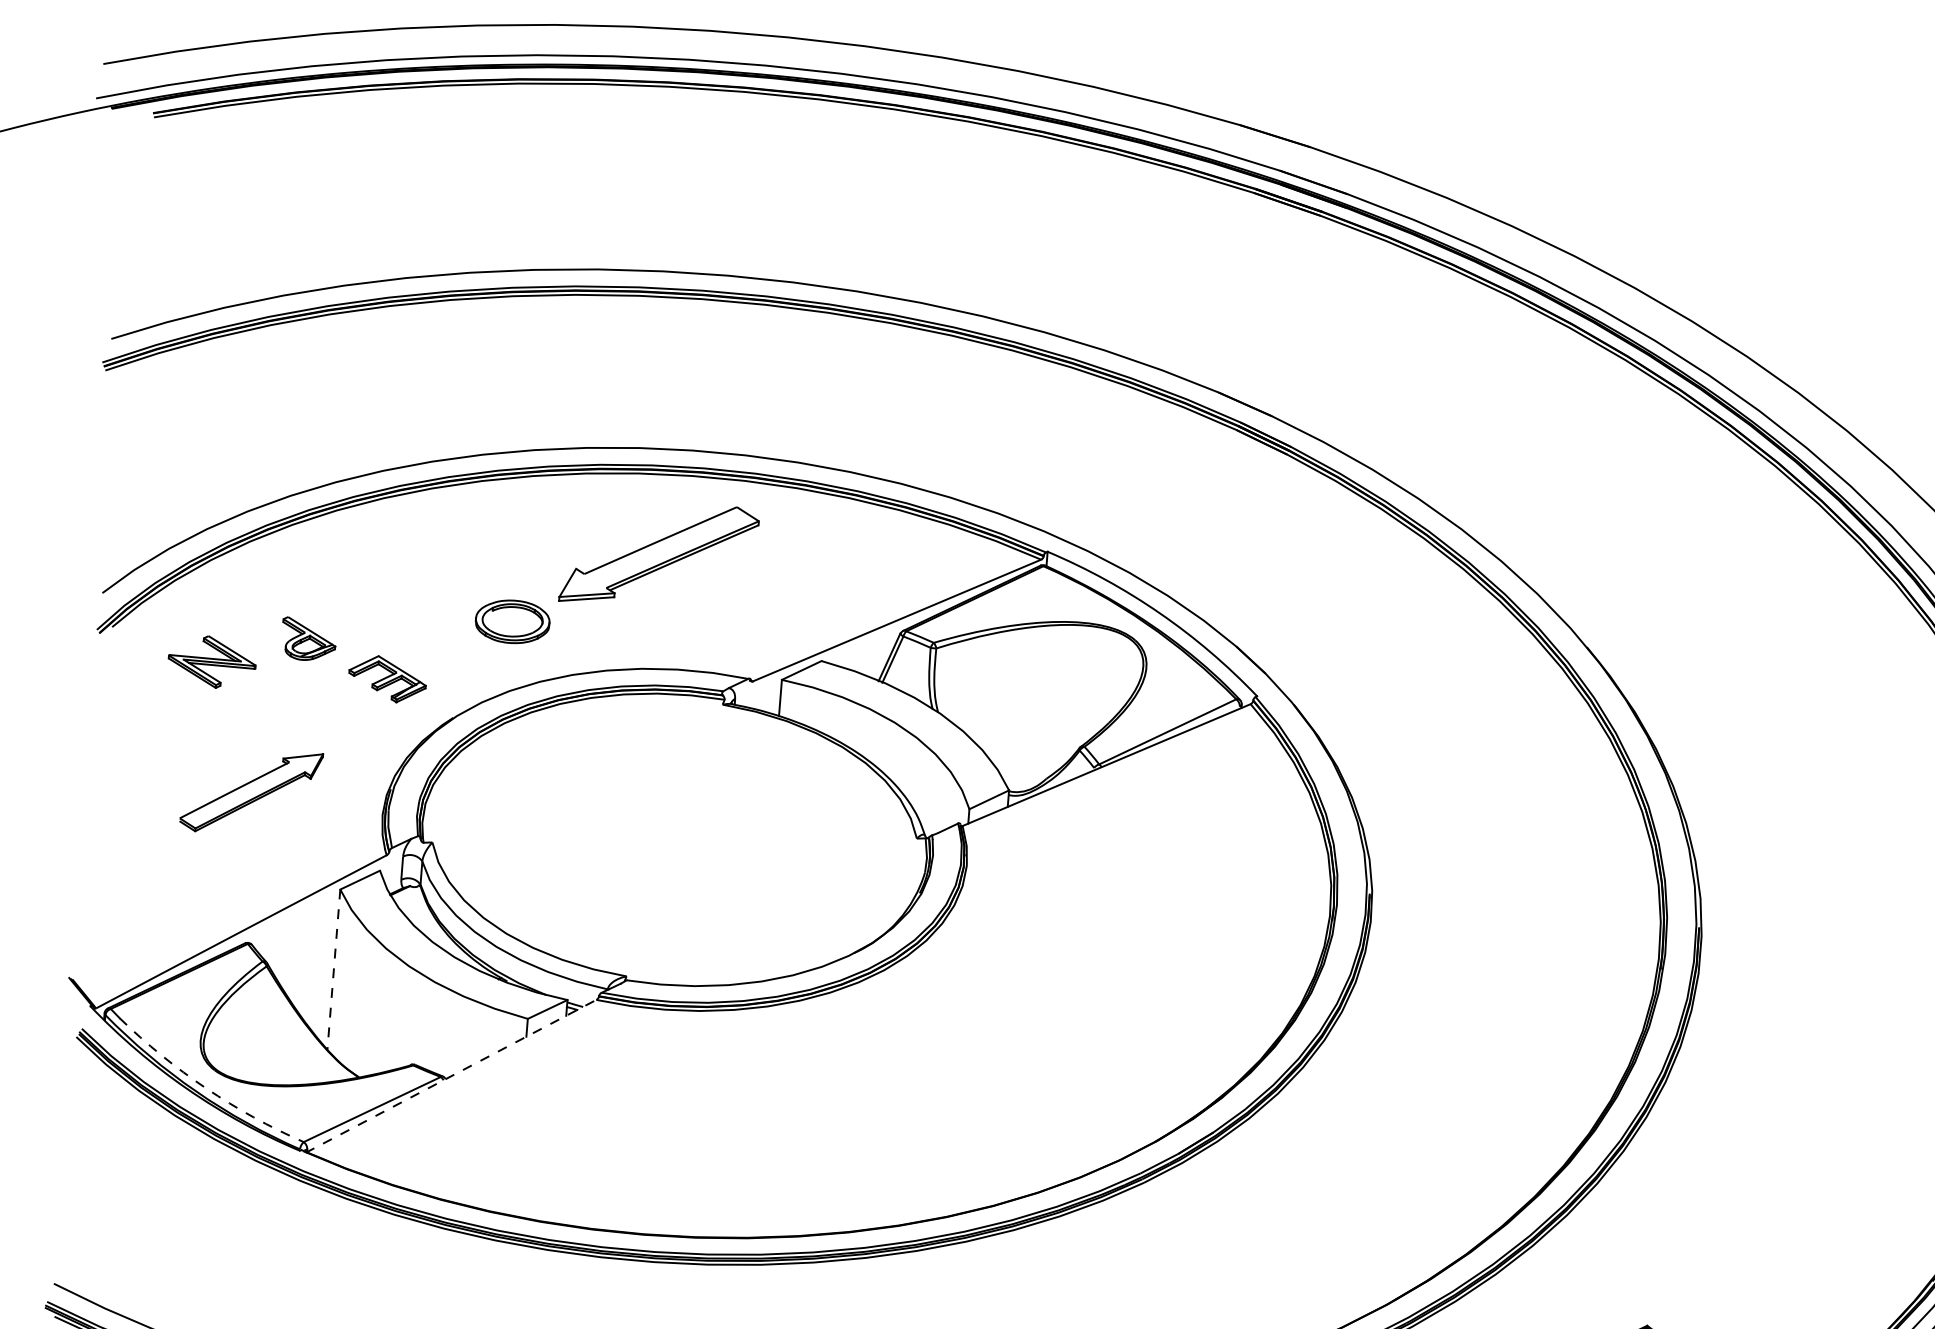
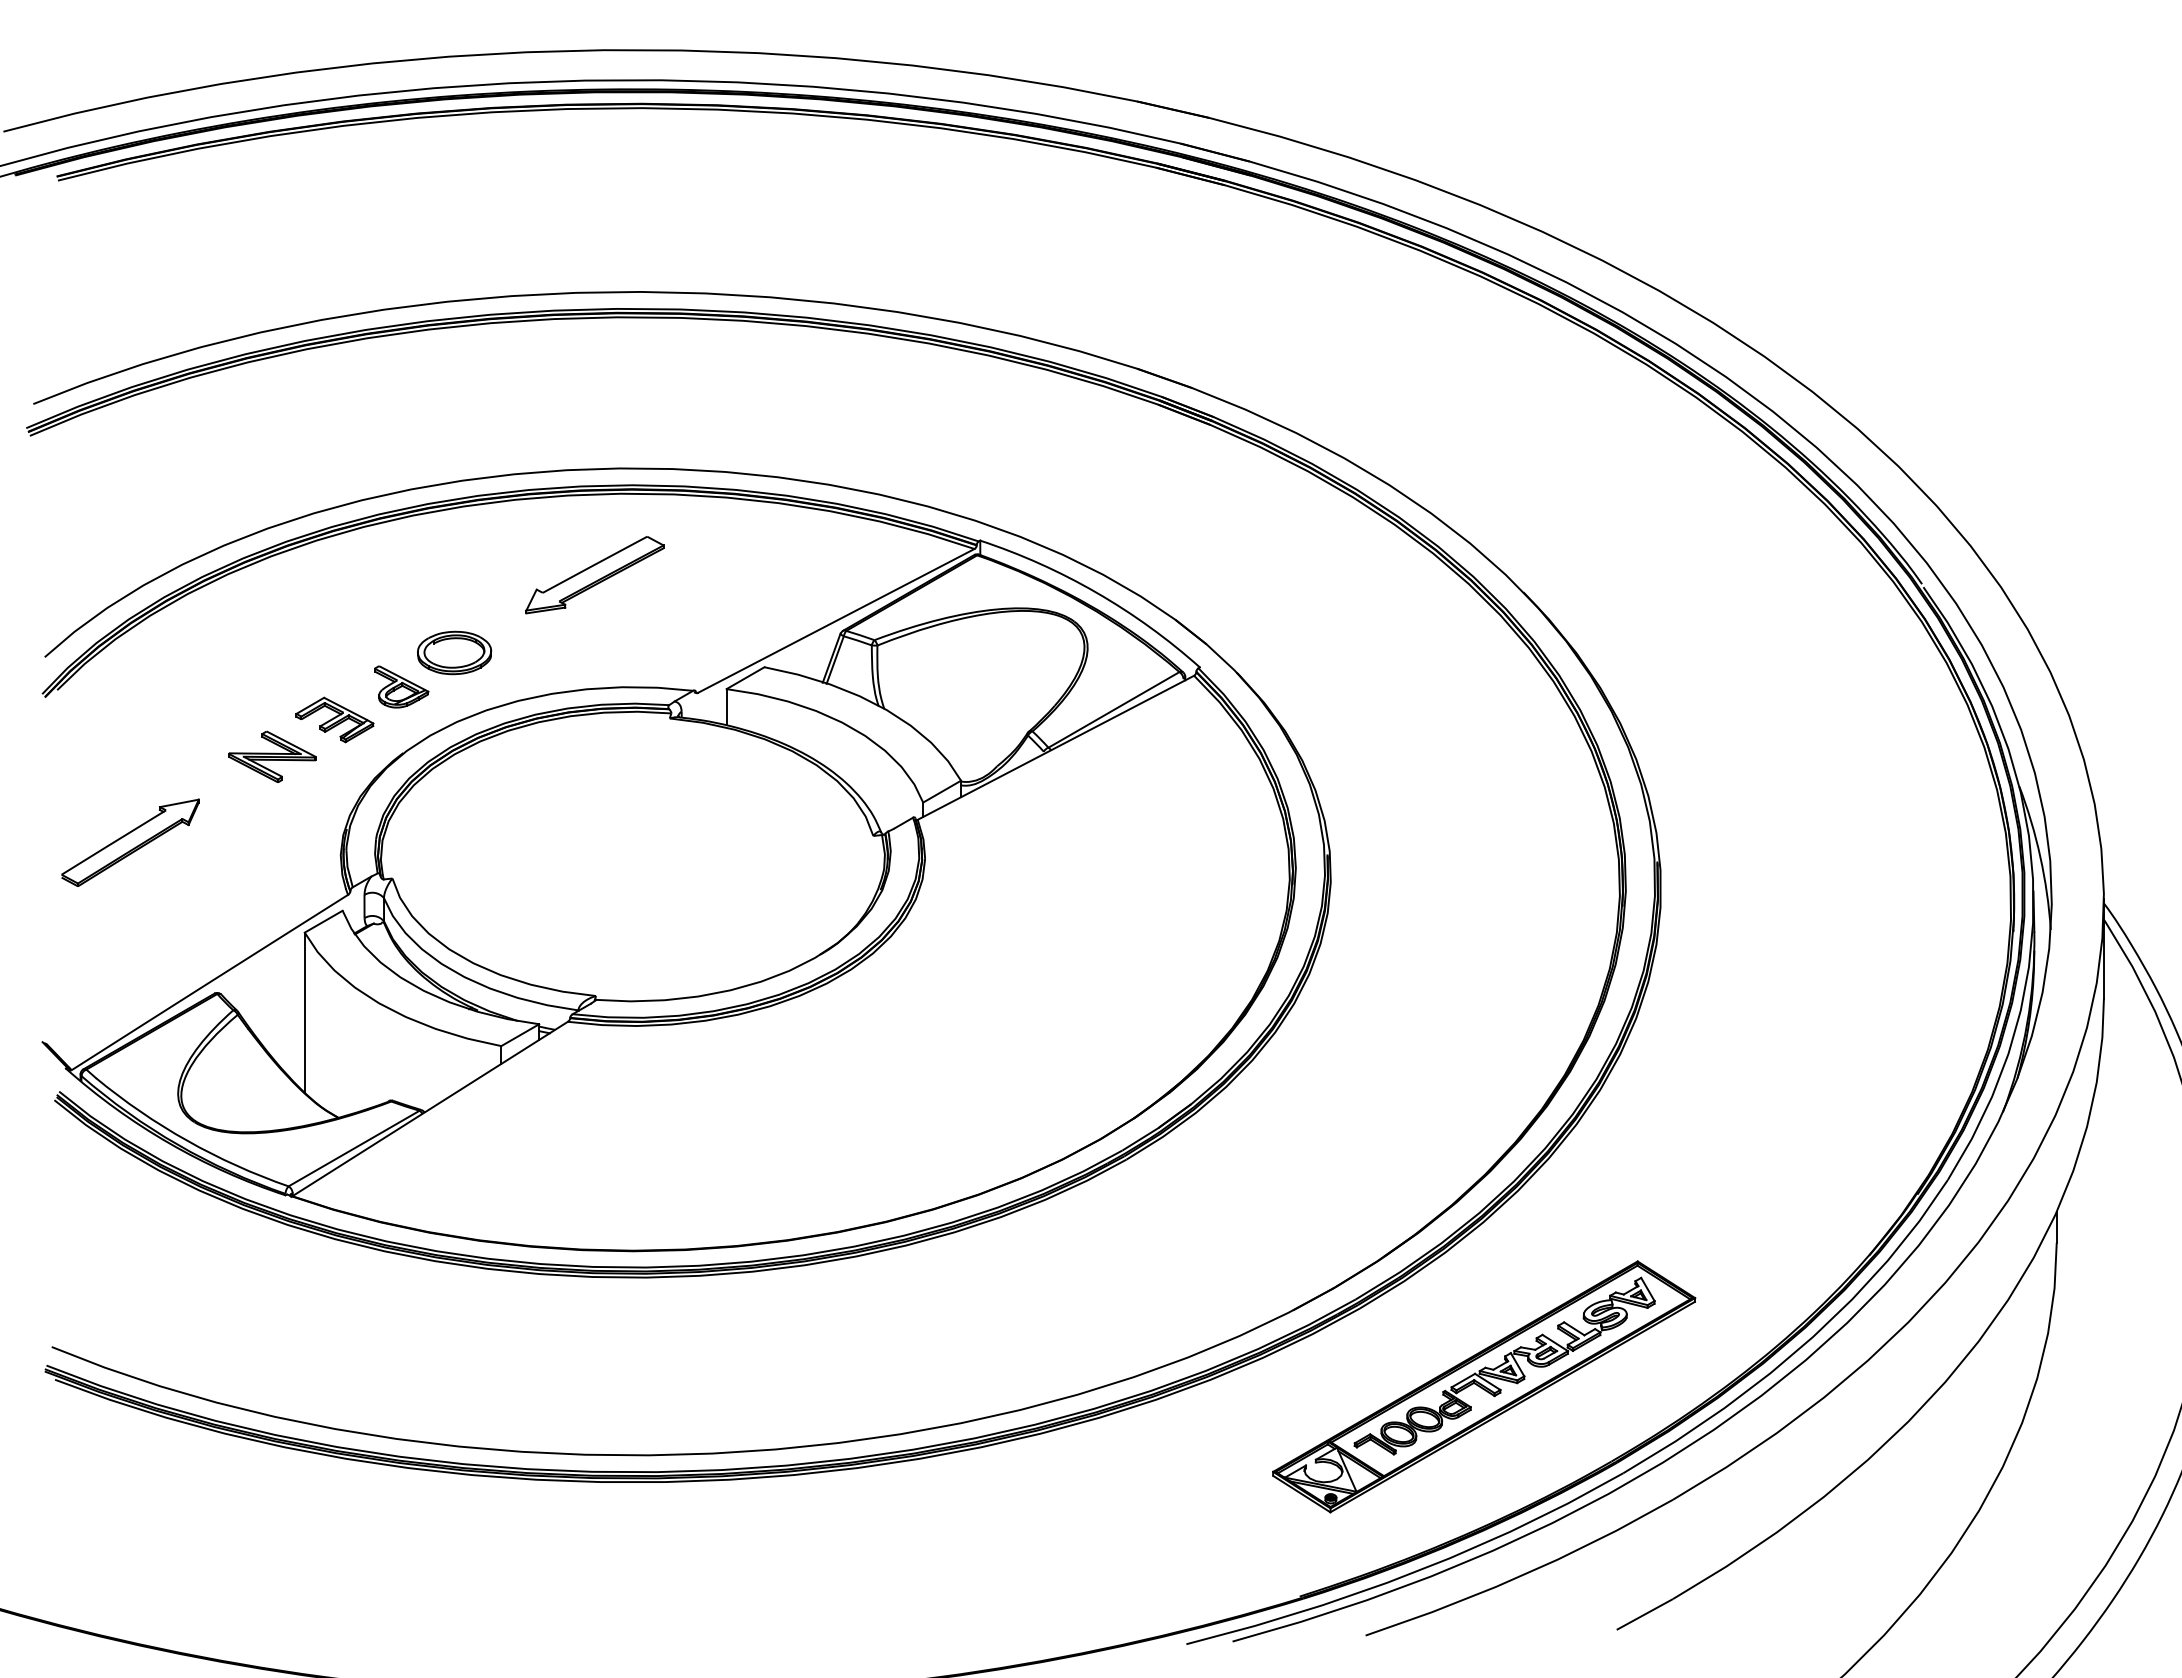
part: (658, 555) -> (594, 575), size x0.71
part: (308, 639) -> (401, 686), moved
part: (212, 661) -> (272, 756), moved
part: (251, 791) -> (130, 842), moved
line: (333, 969) -> (304, 1012), dashed -> solid
line: (450, 1076) -> (429, 1109), dashed -> solid
arc: (206, 1088) -> (187, 1140), dashed -> solid

